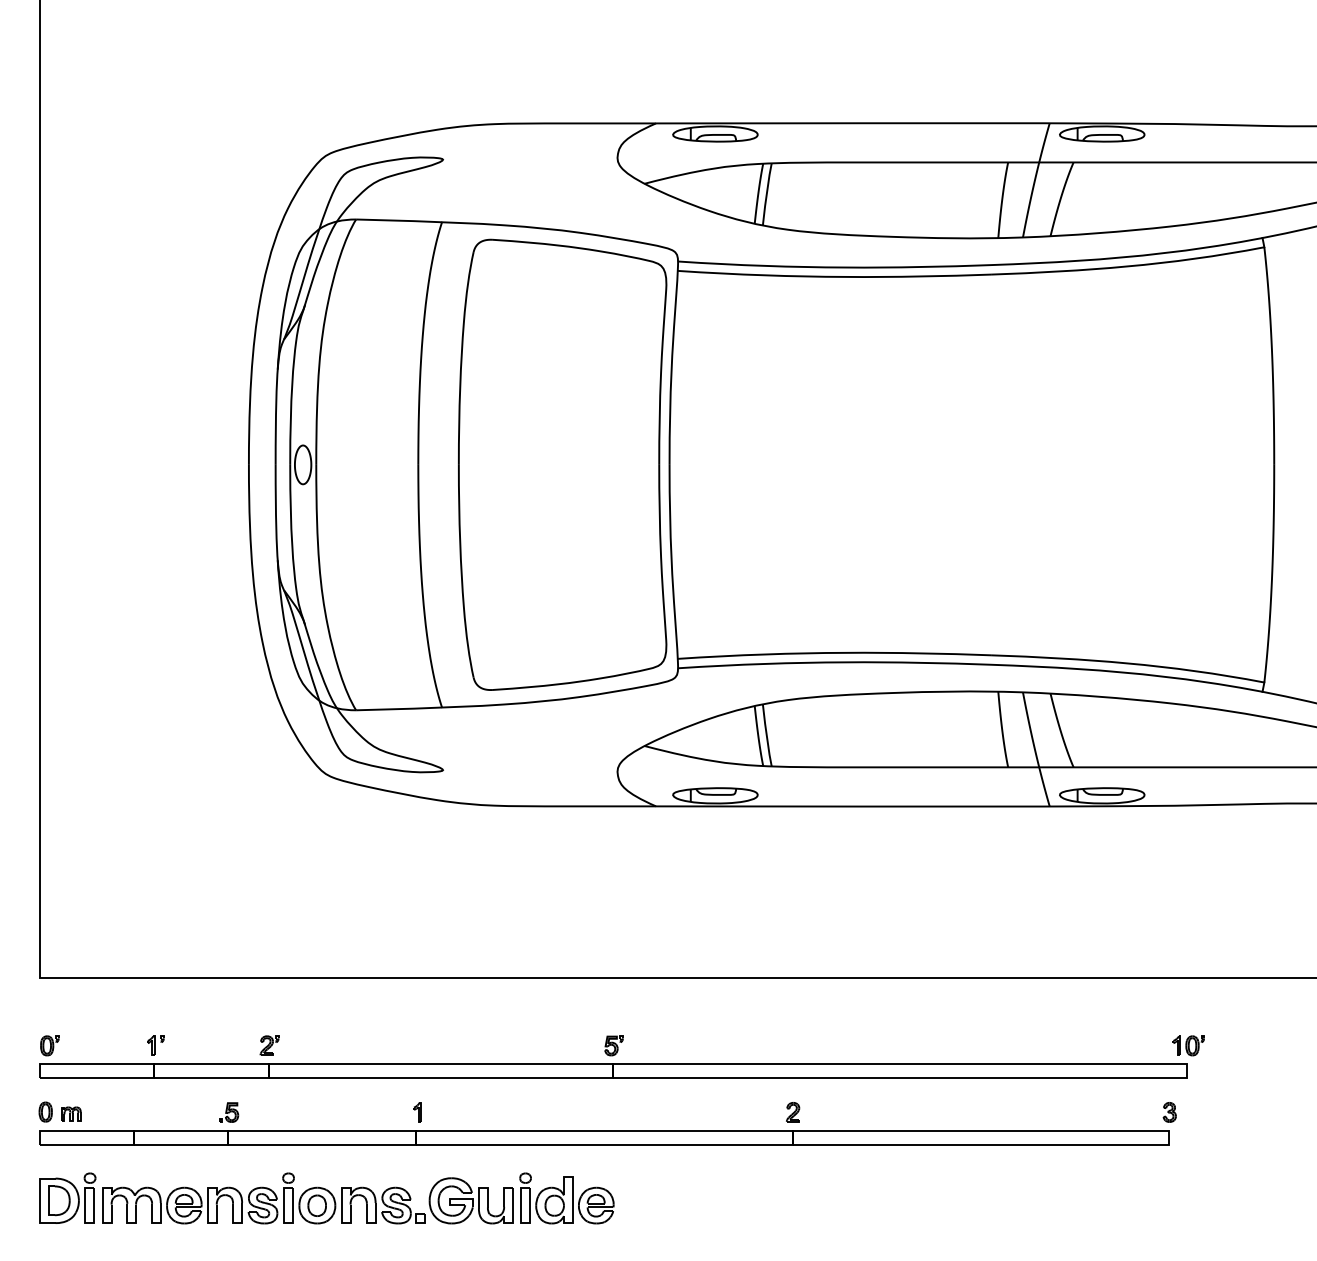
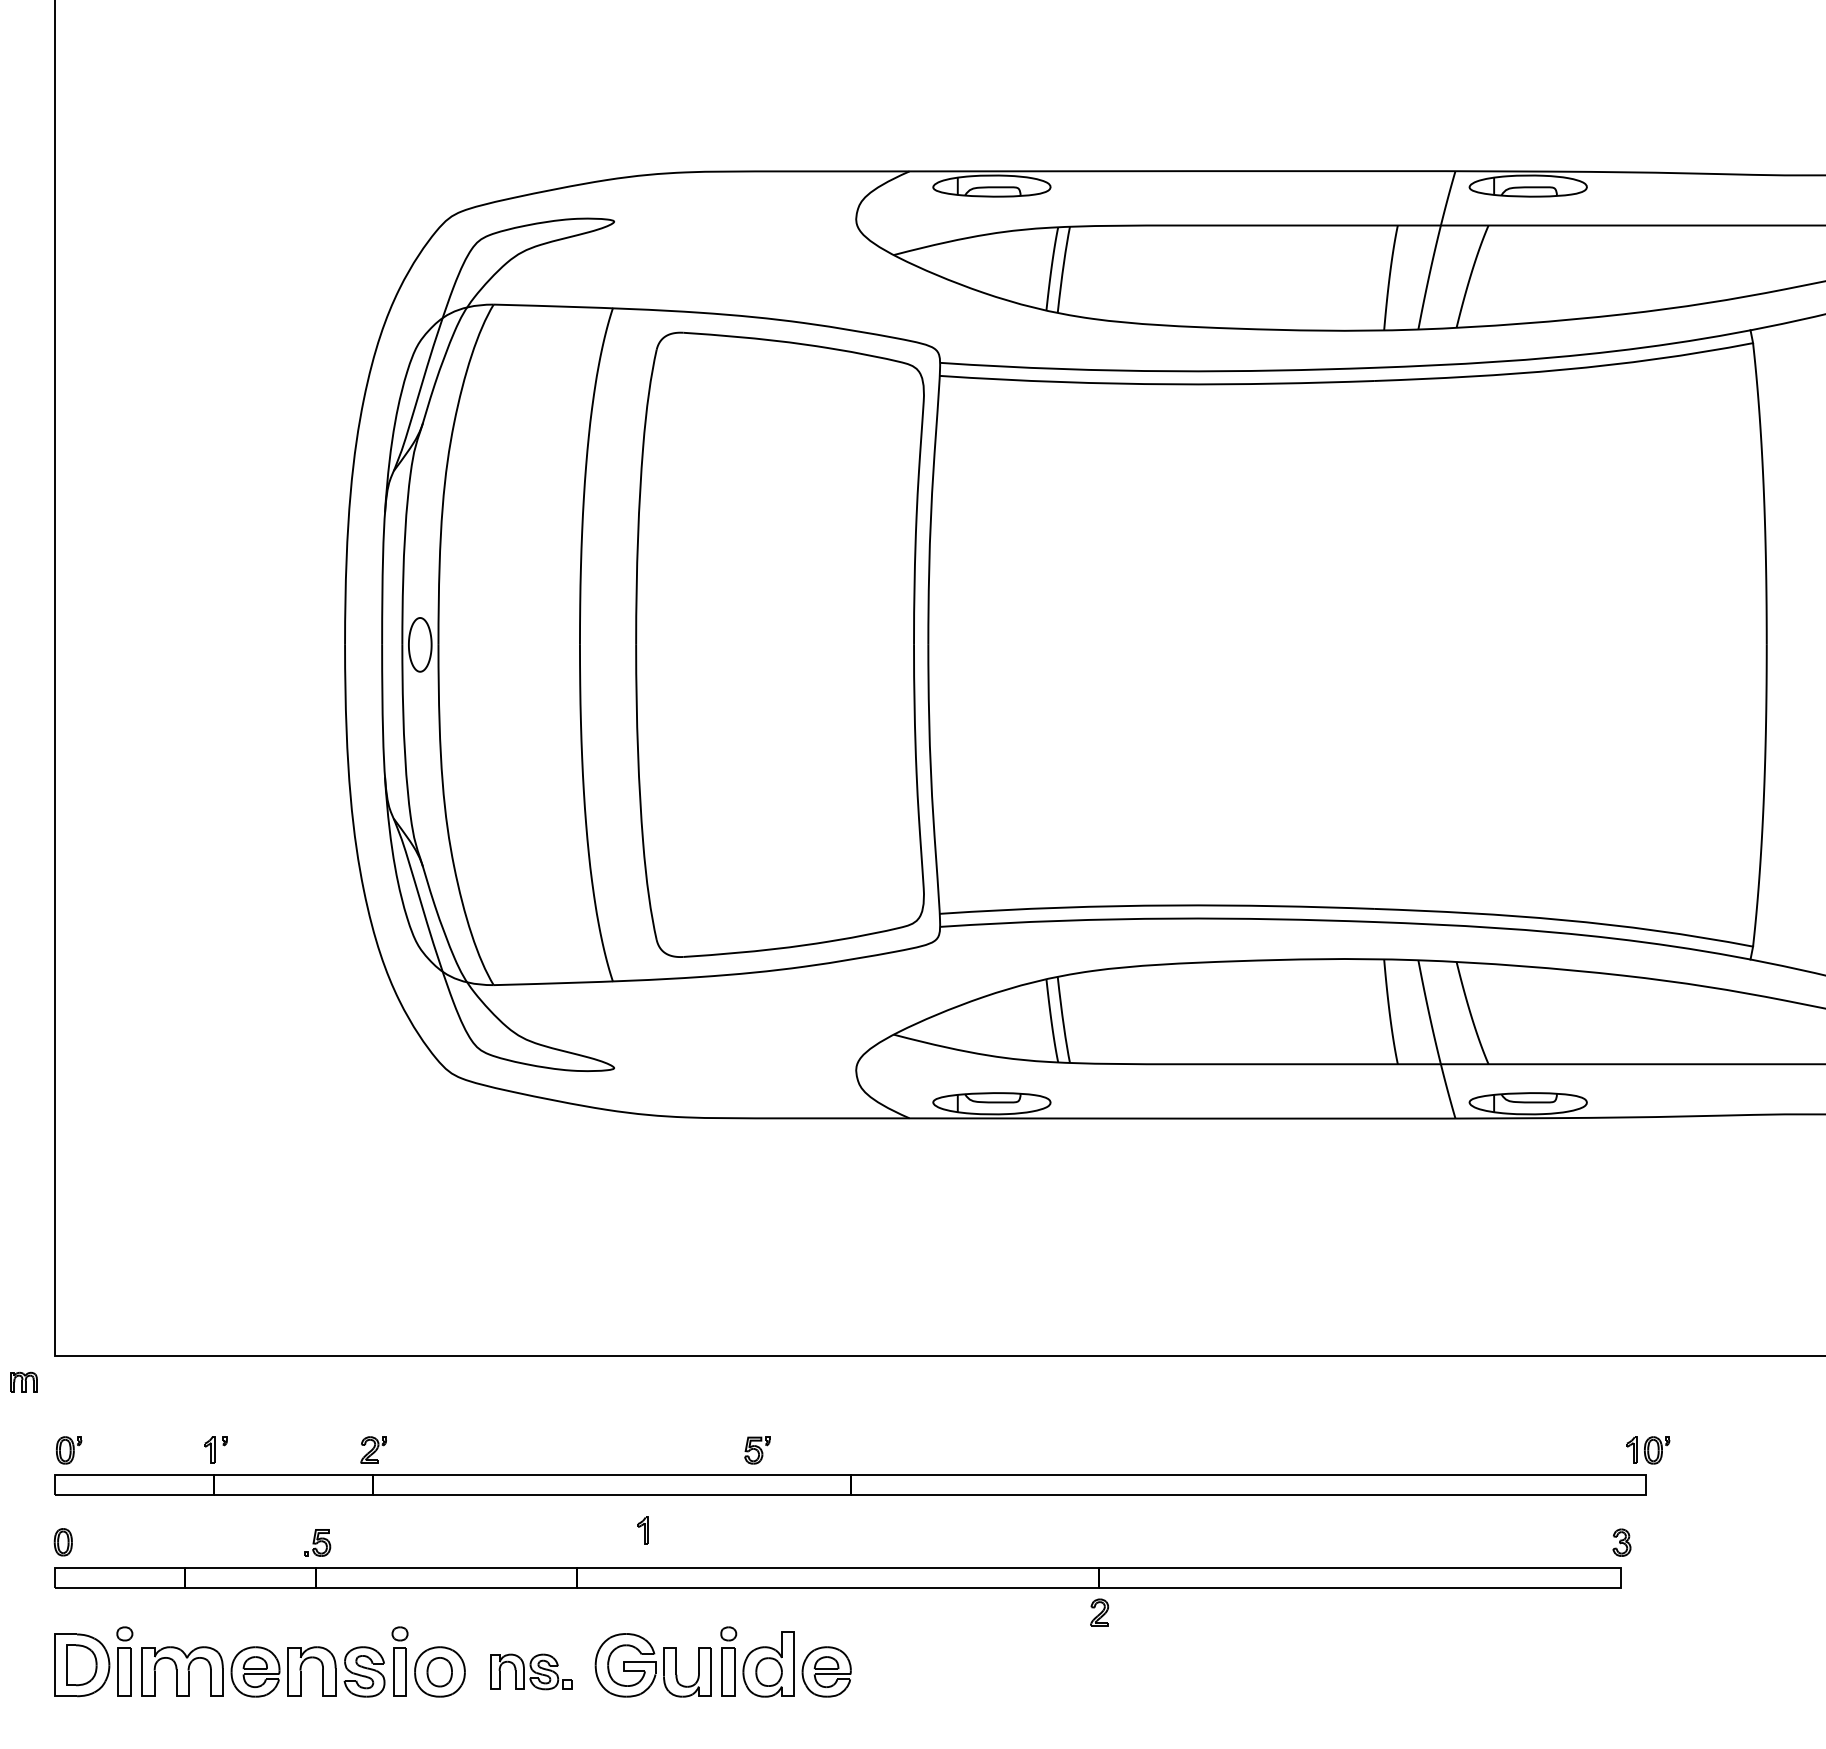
part: (614, 1045) -> (757, 1450), moved
part: (417, 1112) -> (642, 1530), moved
part: (793, 1112) -> (1099, 1612), moved
part: (71, 1113) -> (23, 1381), moved
part: (383, 1205) -> (531, 1671), size x0.7

